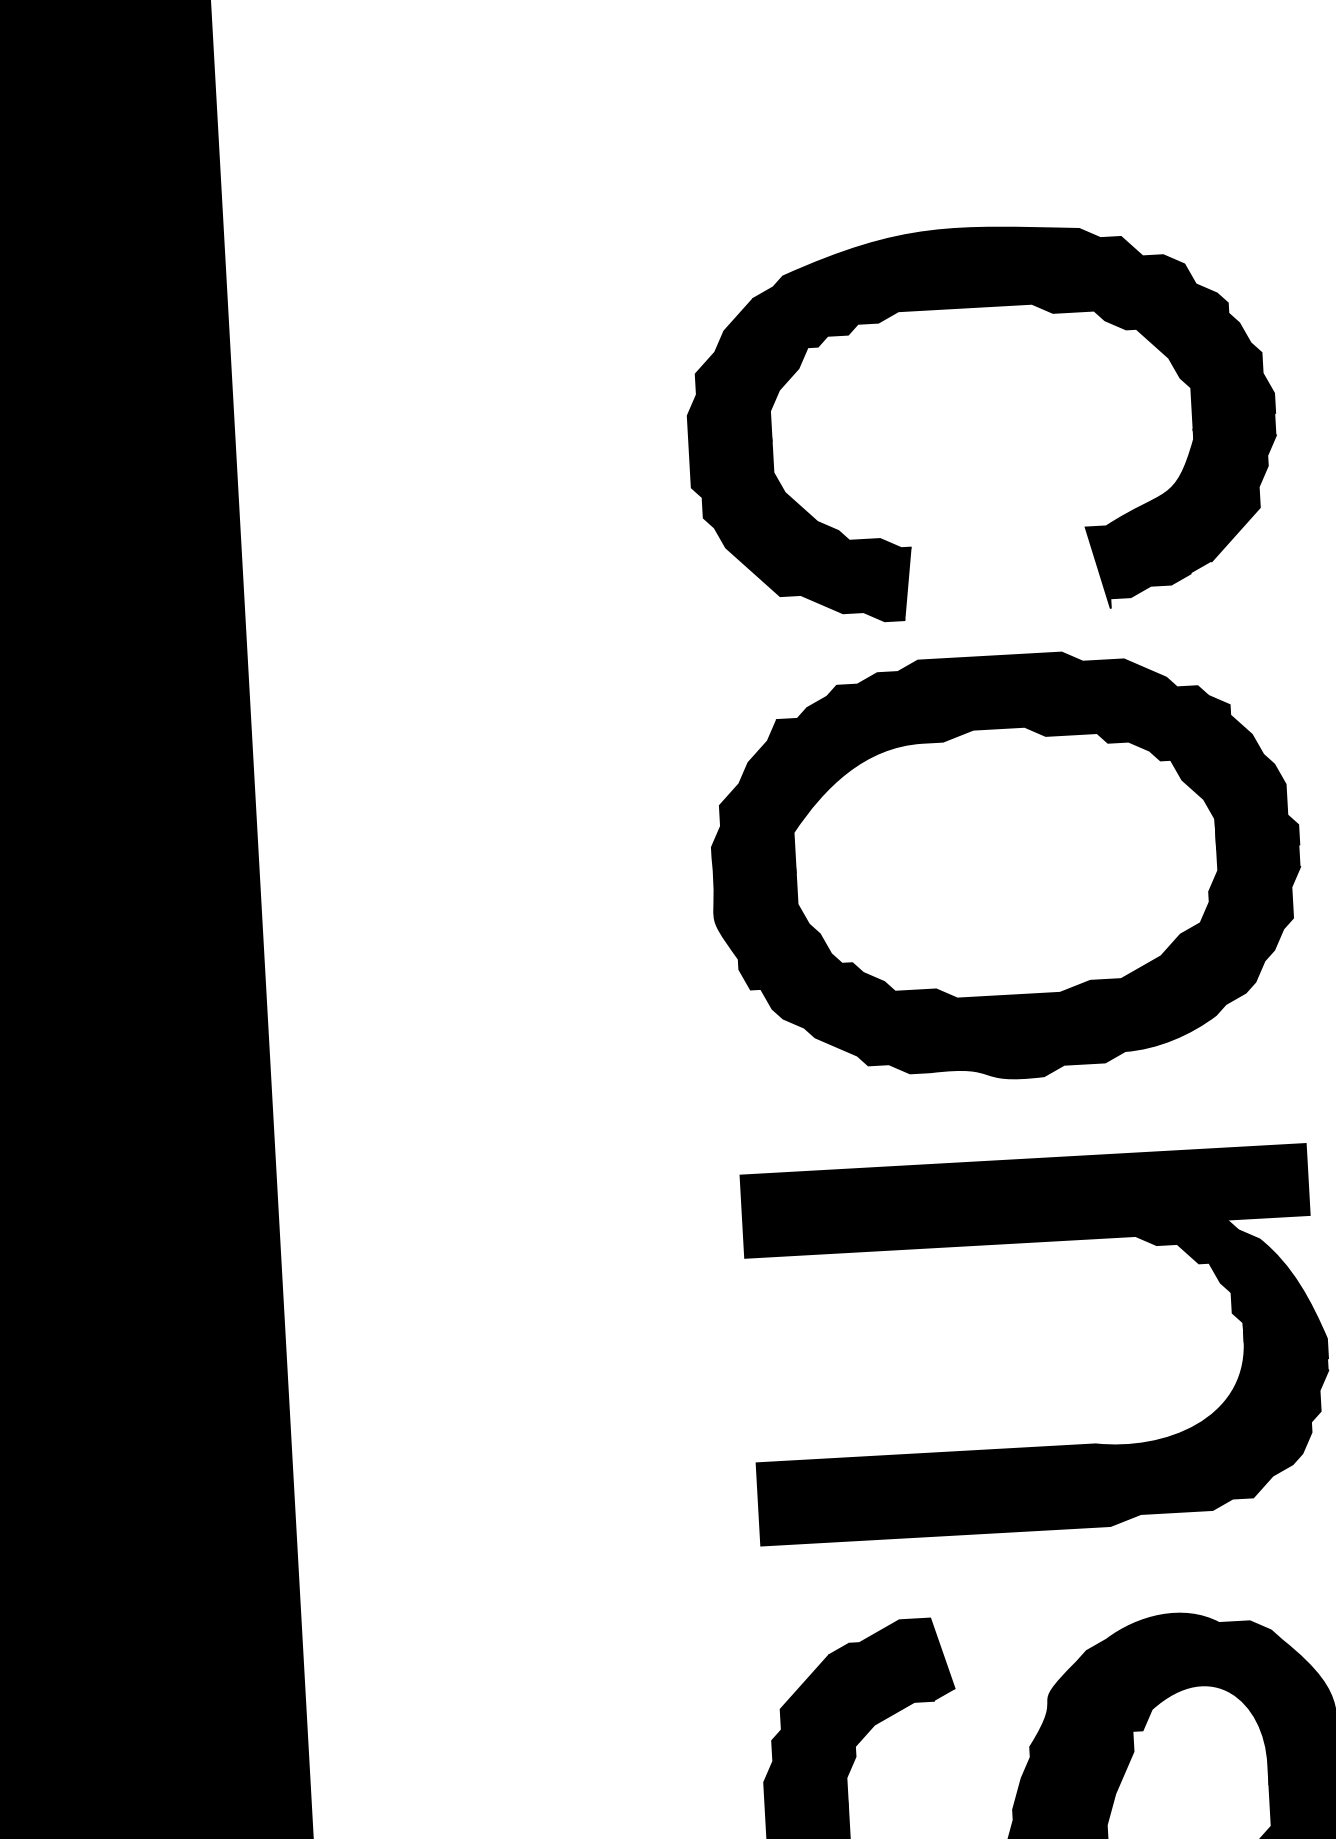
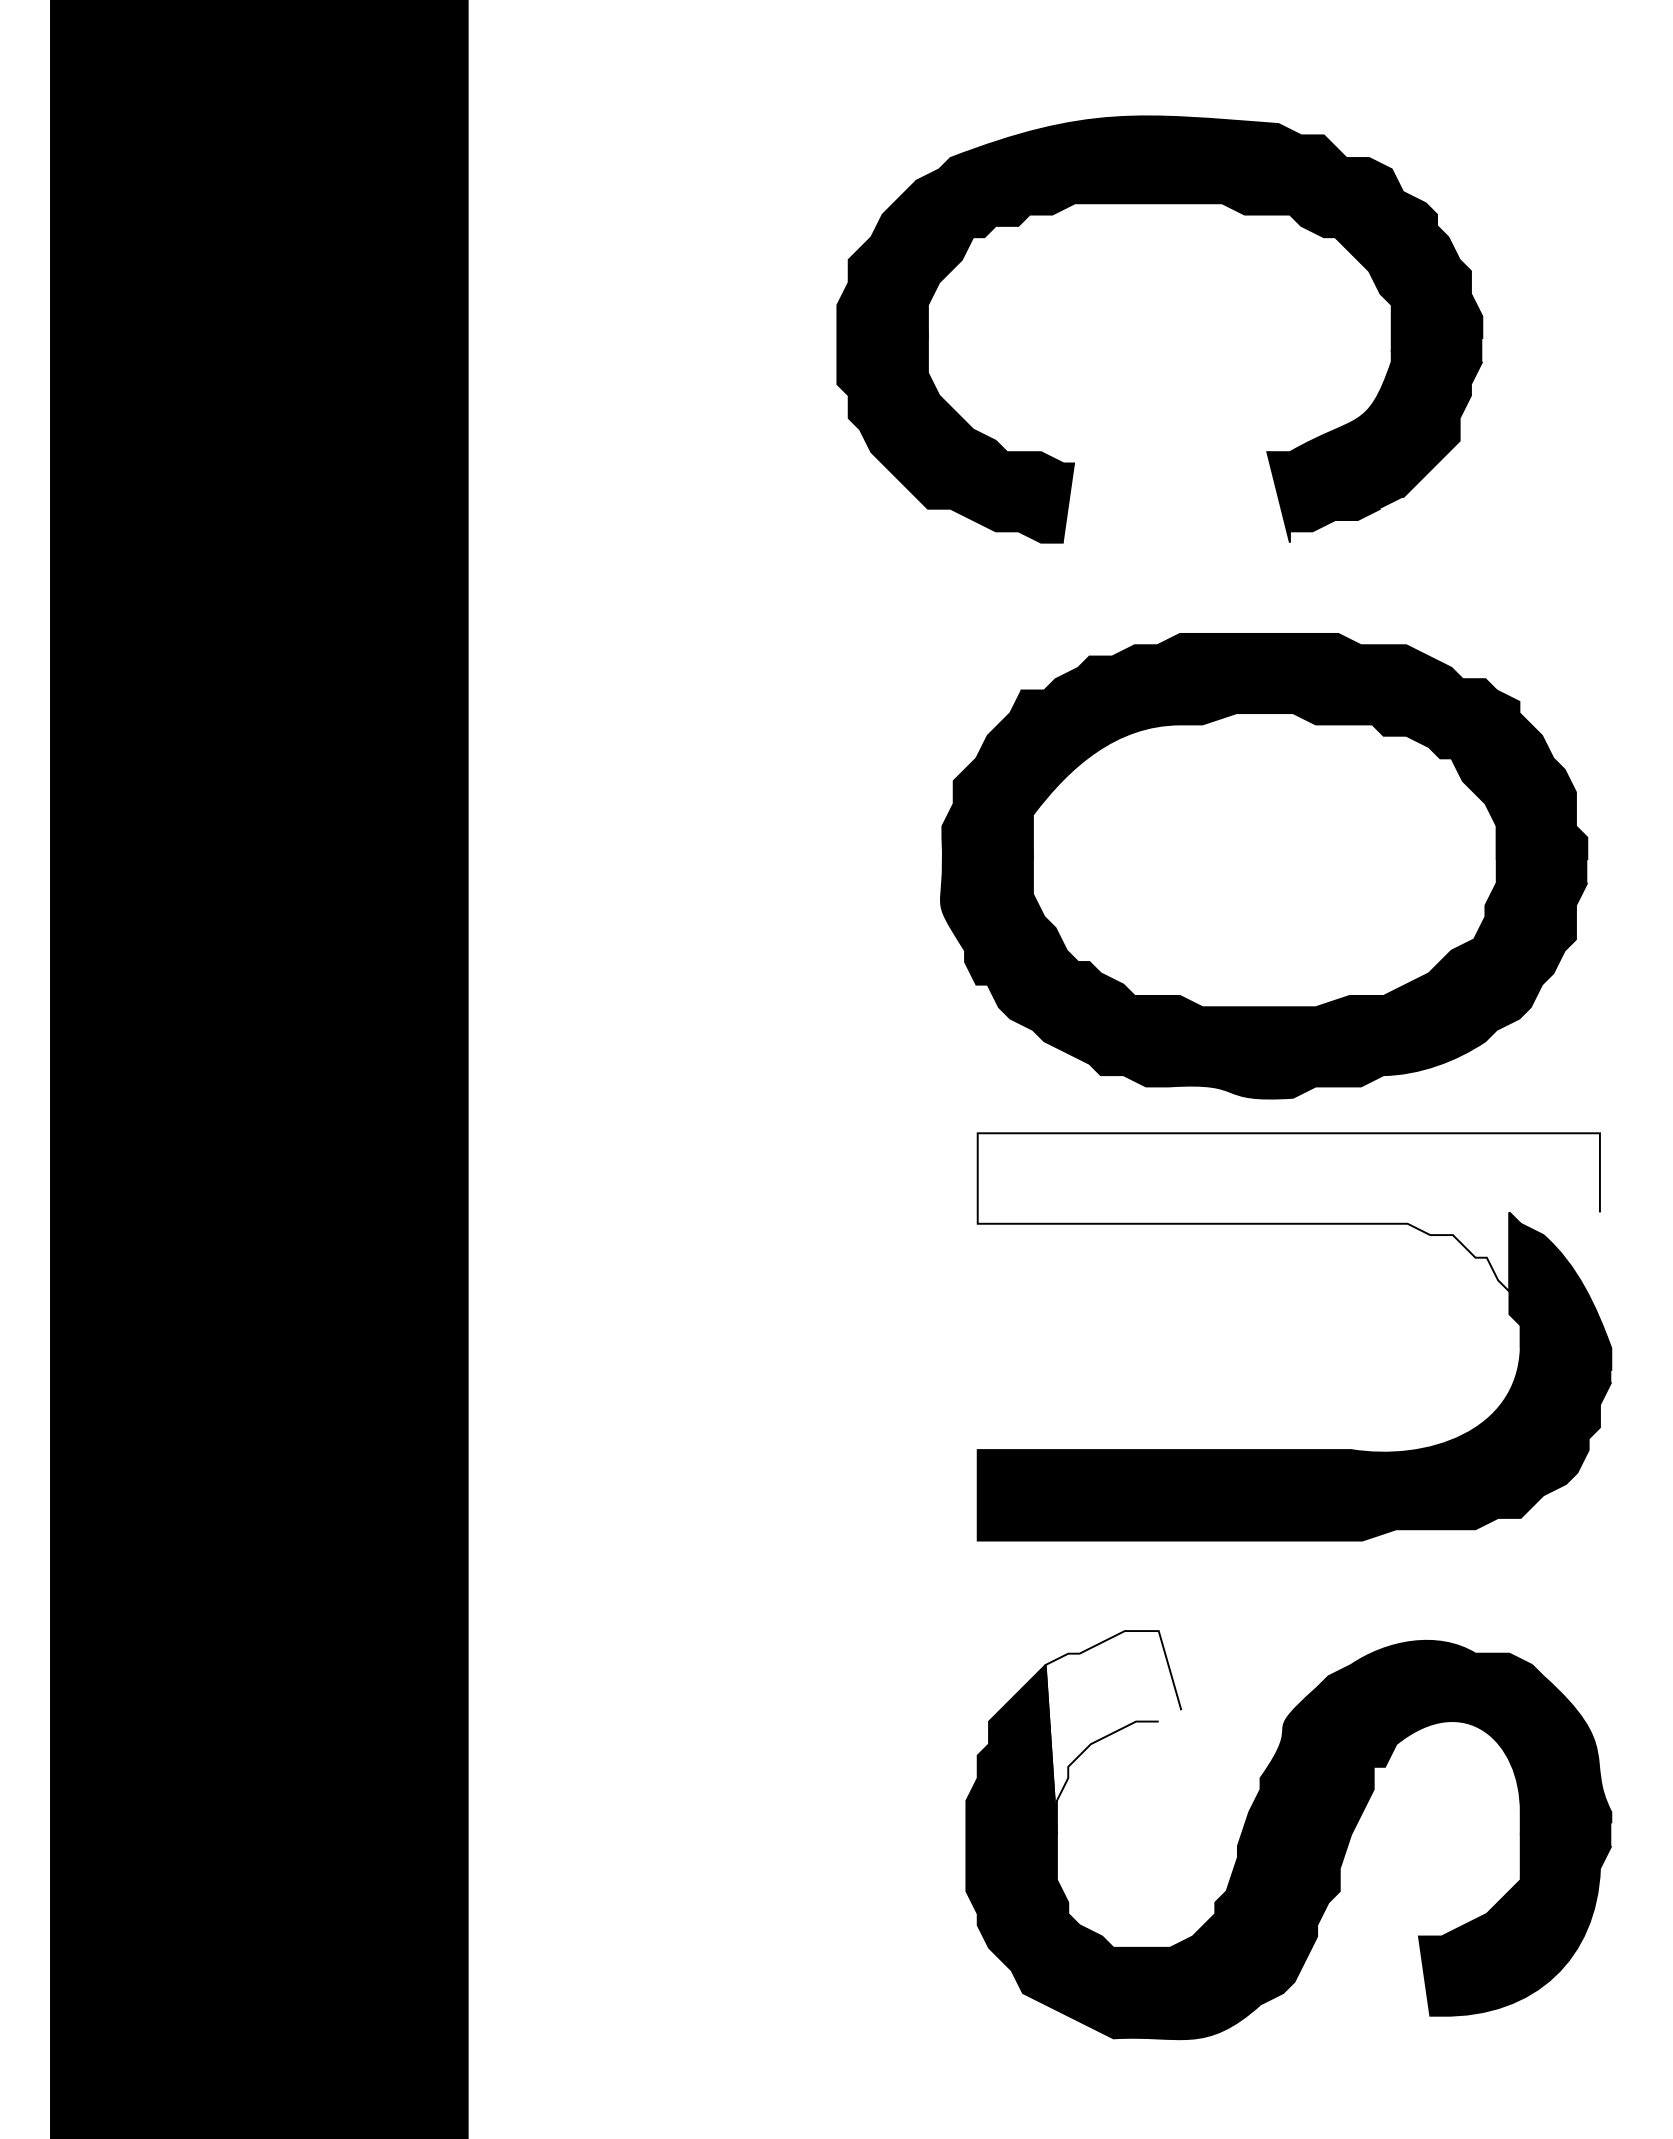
part: (975, 308) -> (1159, 204), moved
part: (1006, 867) -> (1264, 866), moved
fill: (1026, 1231) -> (1288, 1212), removed
fill: (894, 1712) -> (1113, 1732), removed

